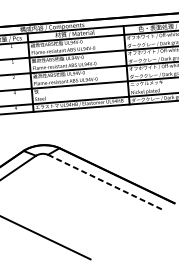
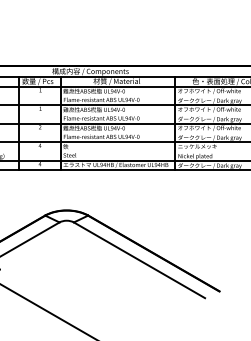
line: (105, 182) -> (139, 260), dashed -> solid

